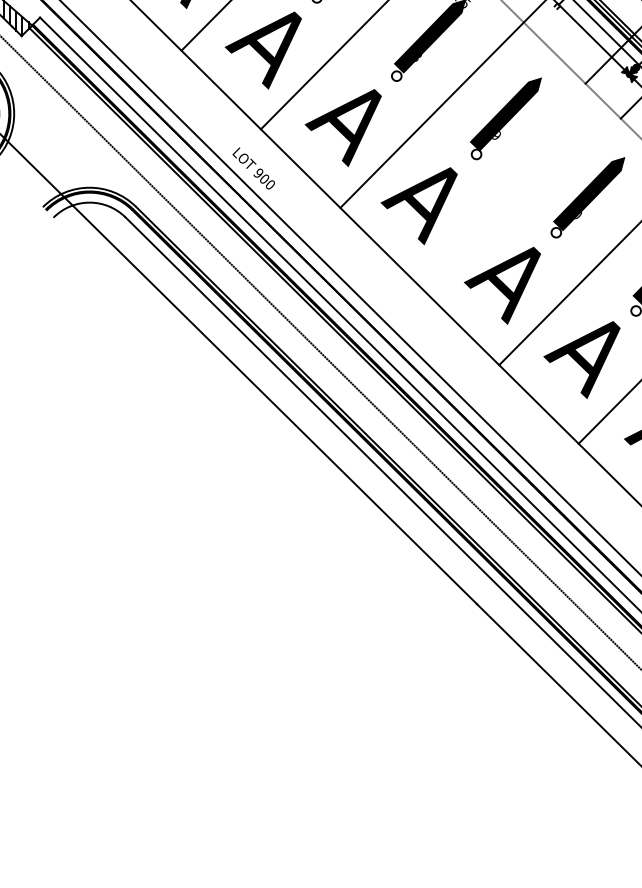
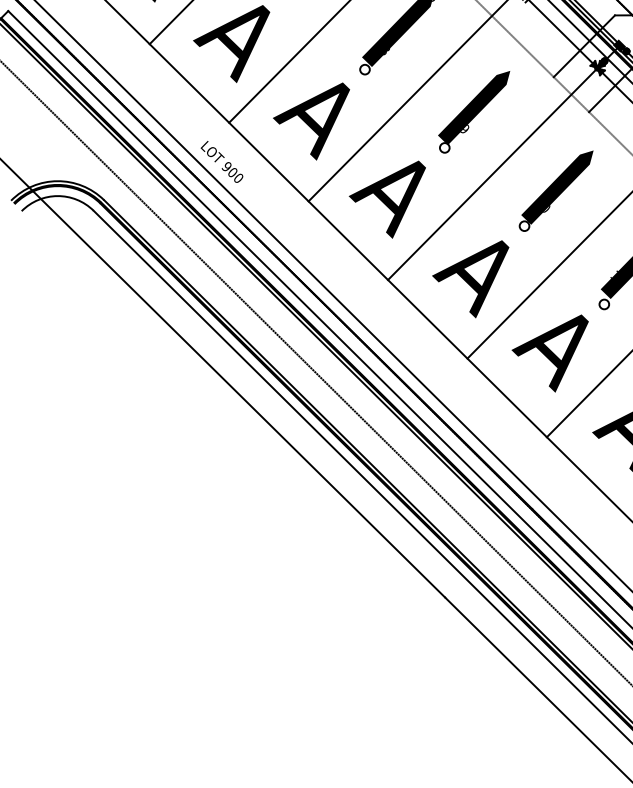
line: (524, 180) -> (492, 173), added

